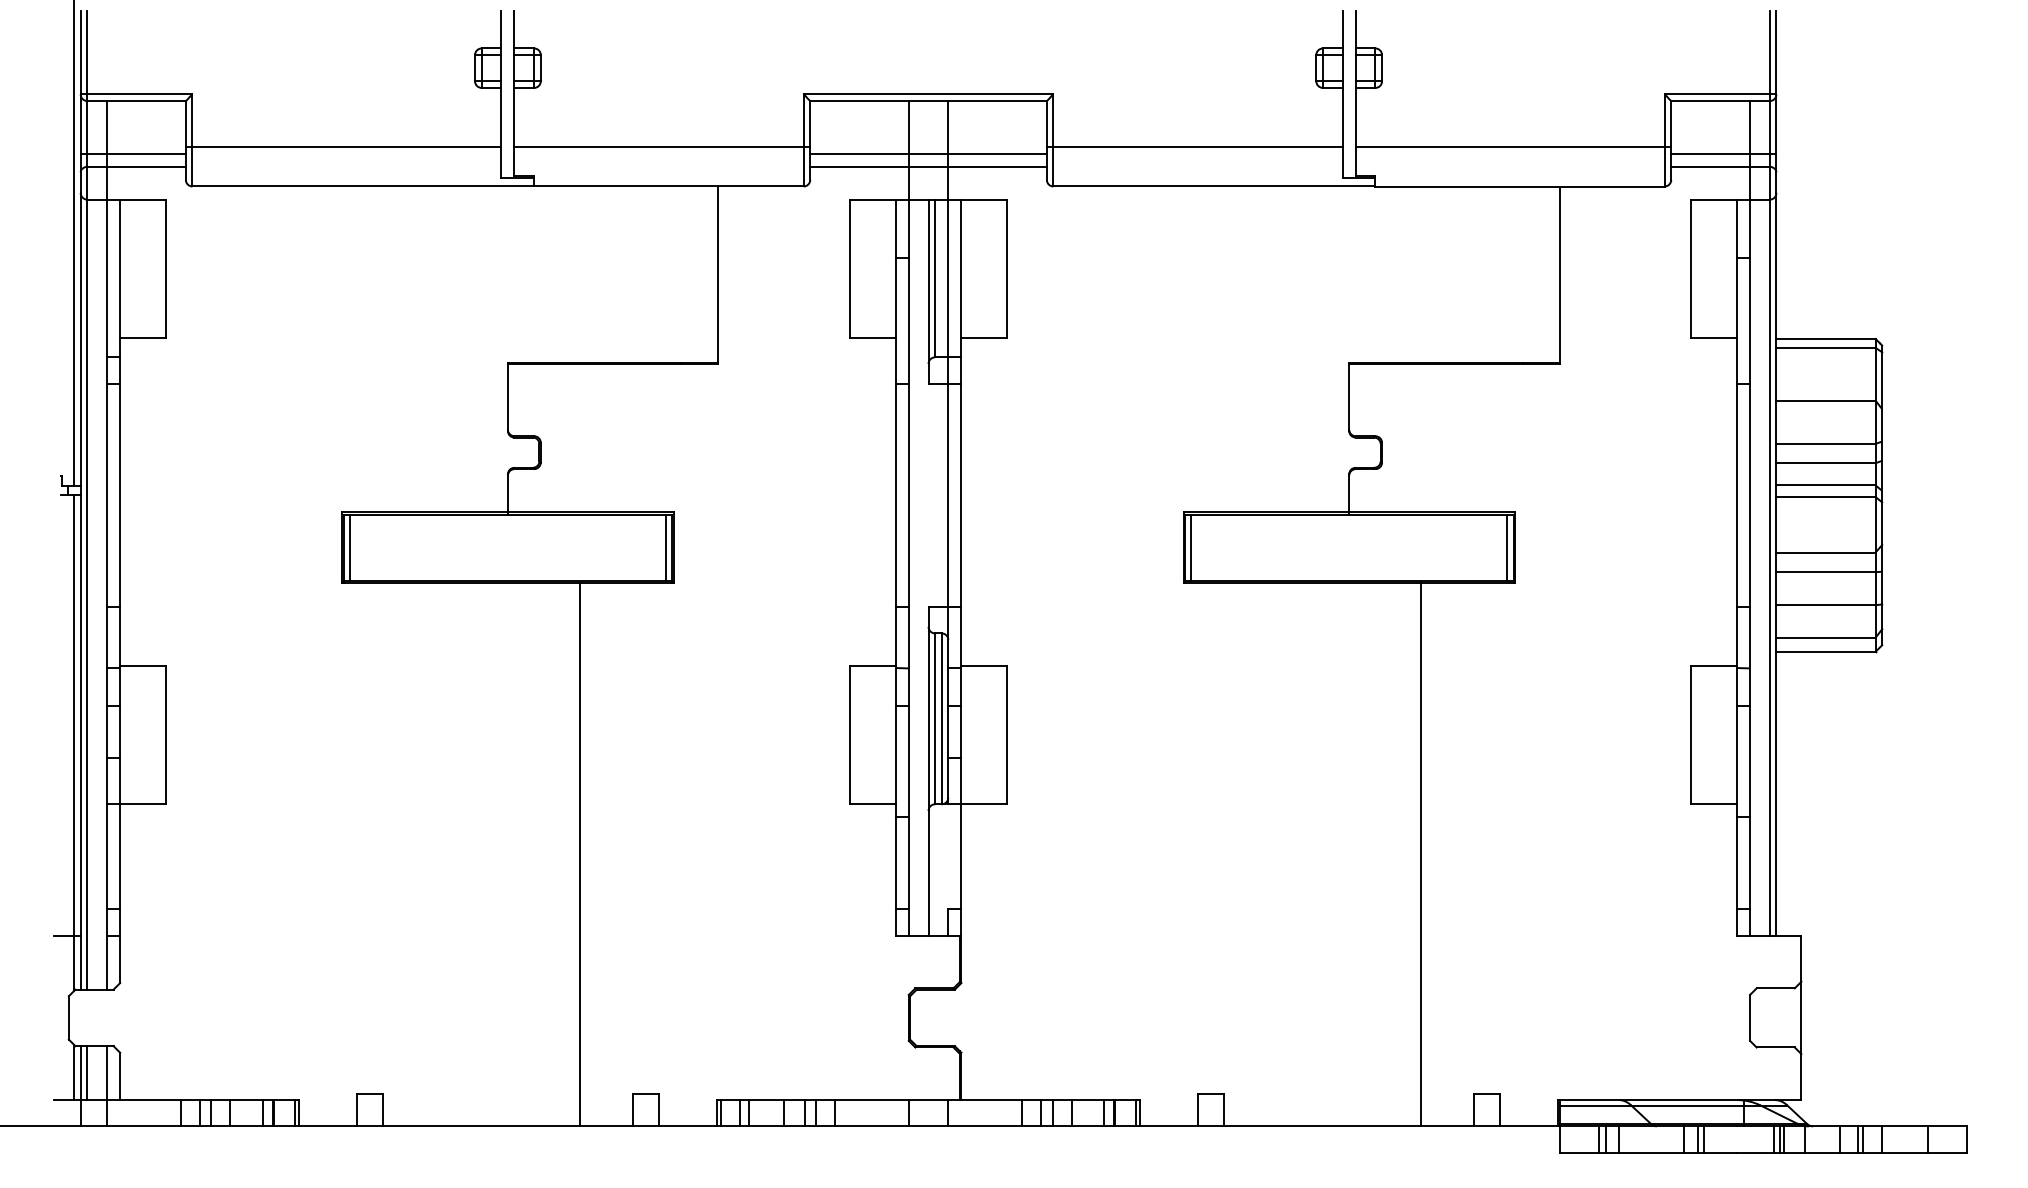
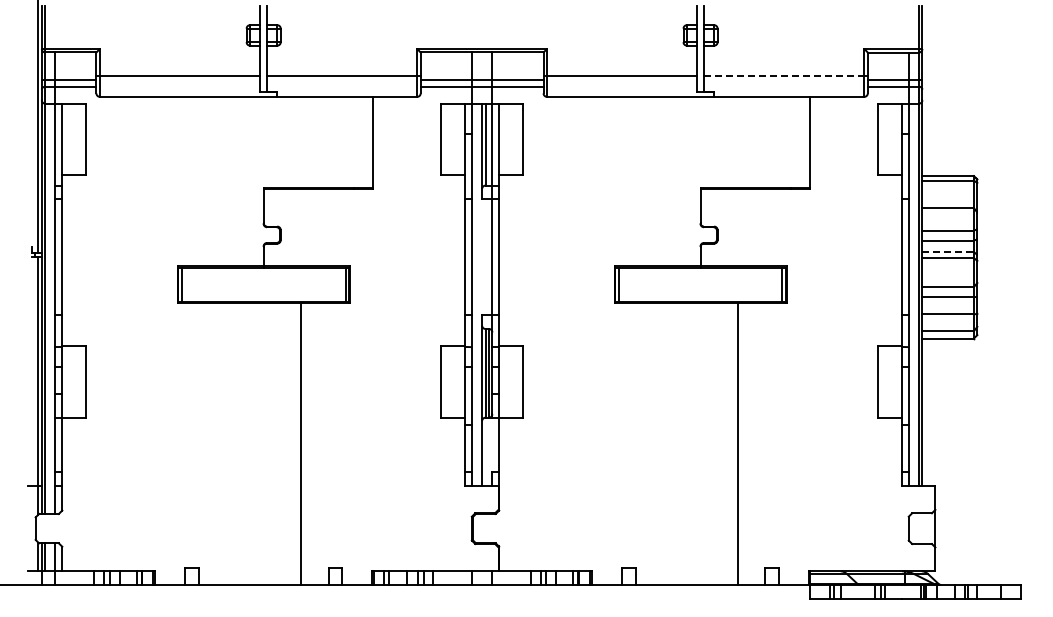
line: (1510, 147) -> (784, 76), solid -> dashed
line: (1826, 486) -> (948, 252), solid -> dashed

